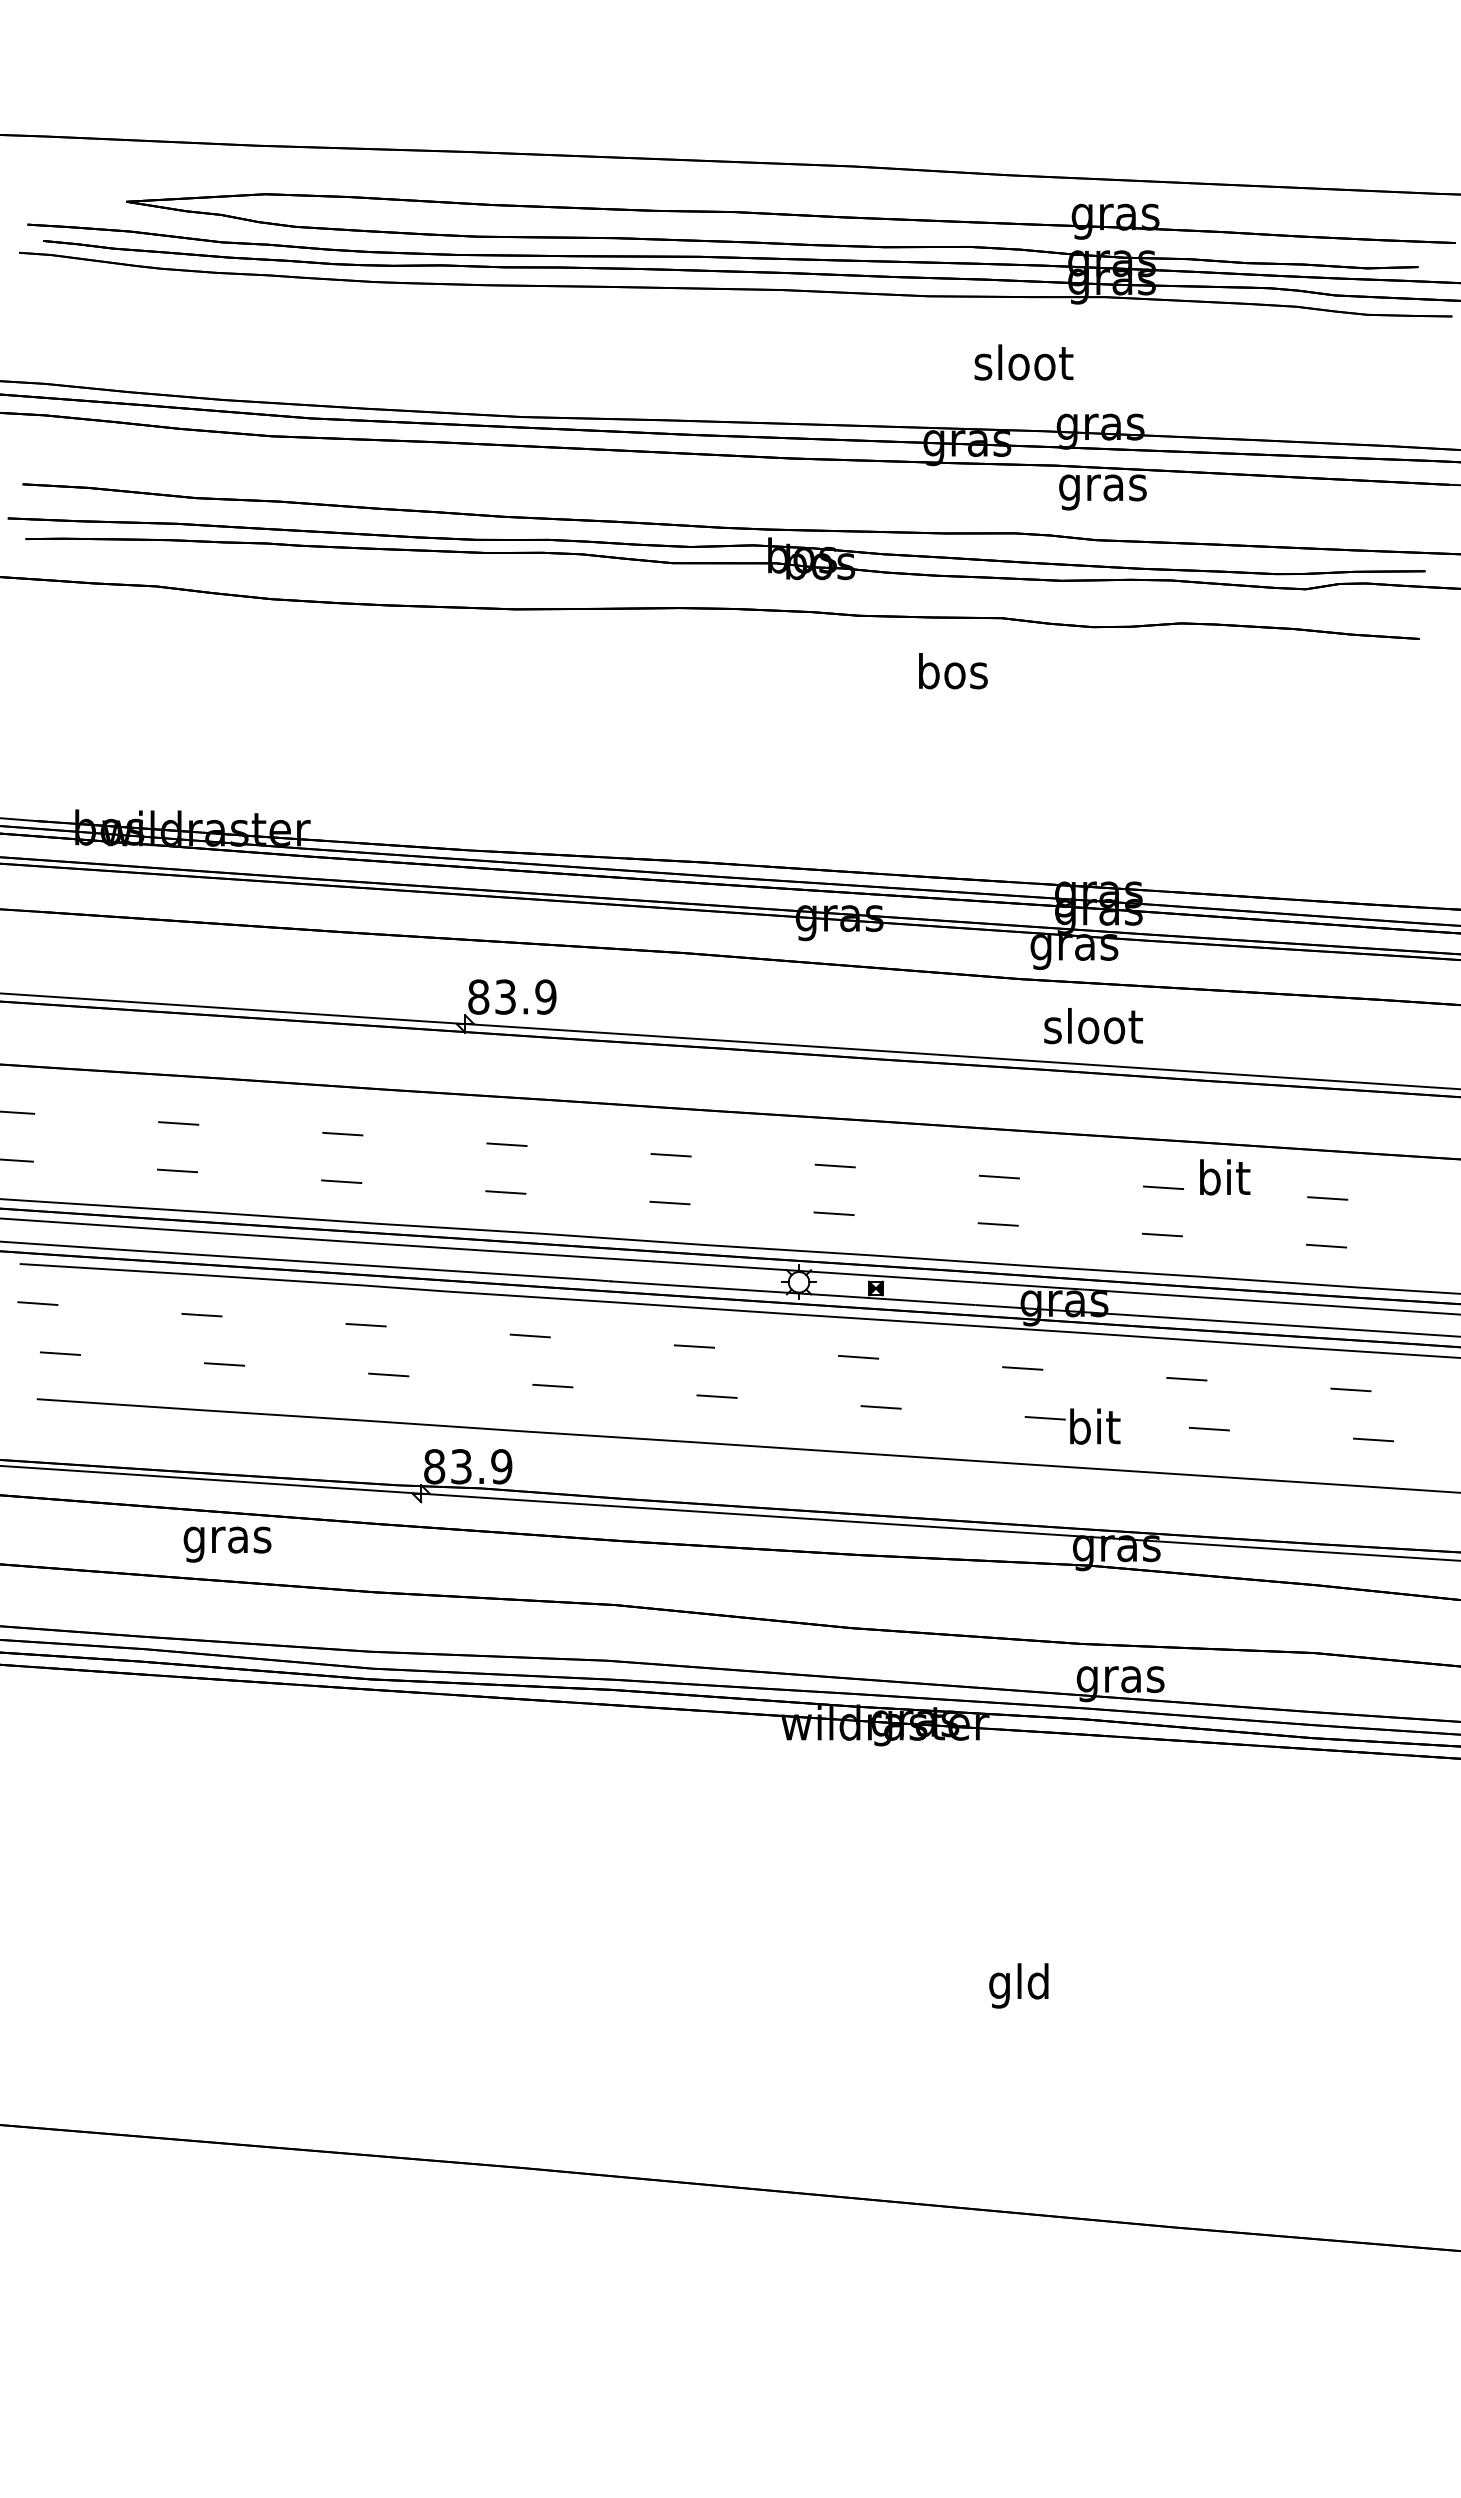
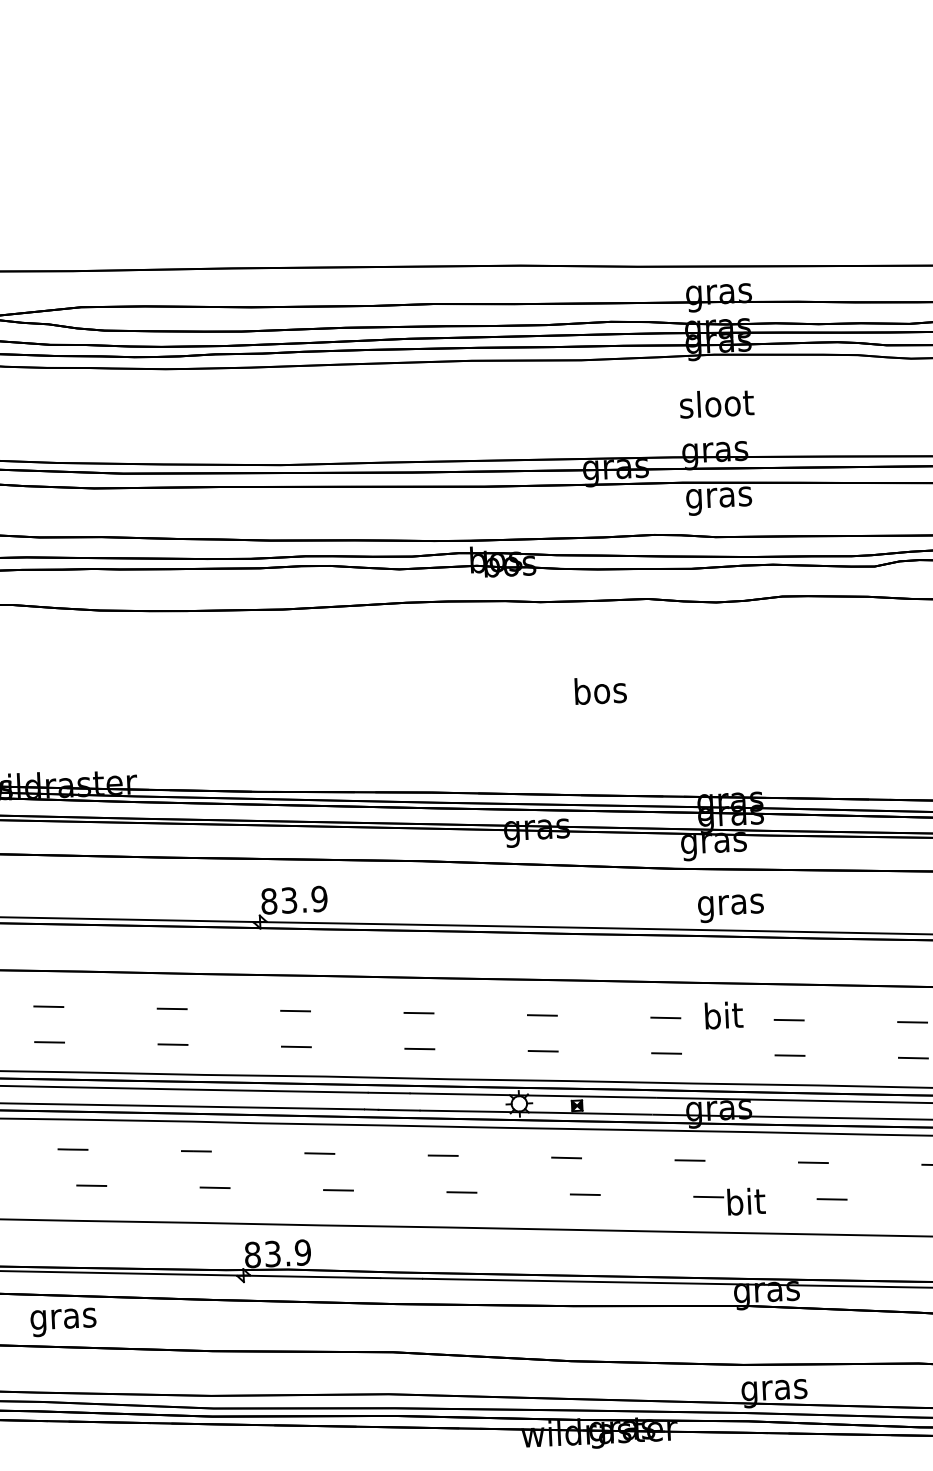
text: (1023, 362) -> (716, 403), moved
text: (953, 671) -> (600, 690), moved
text: (1093, 1030) -> (731, 904), sloot -> gras
text: (1225, 1177) -> (724, 1015), moved
text: (227, 1544) -> (63, 1322), moved

